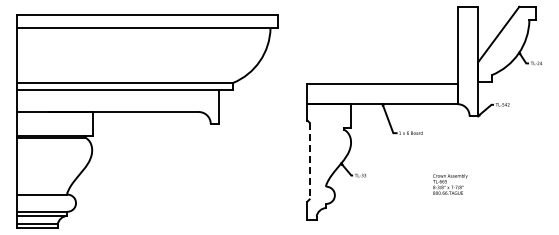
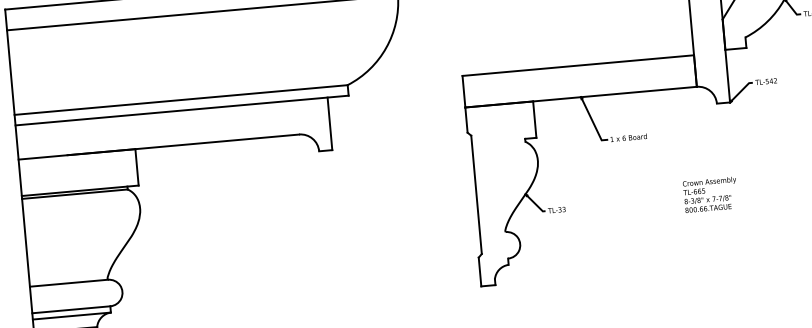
line: (309, 161) -> (476, 195), dashed -> solid
text: (450, 184) -> (710, 194), moved

